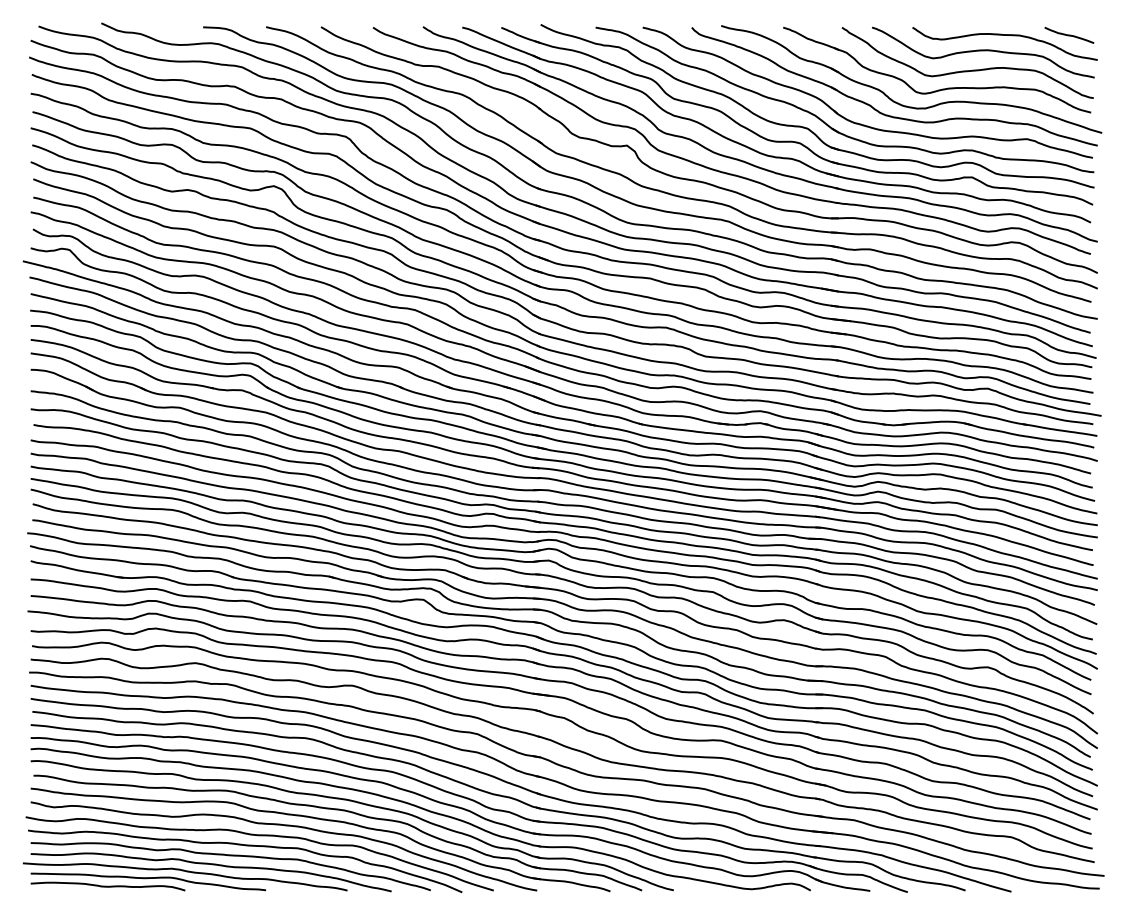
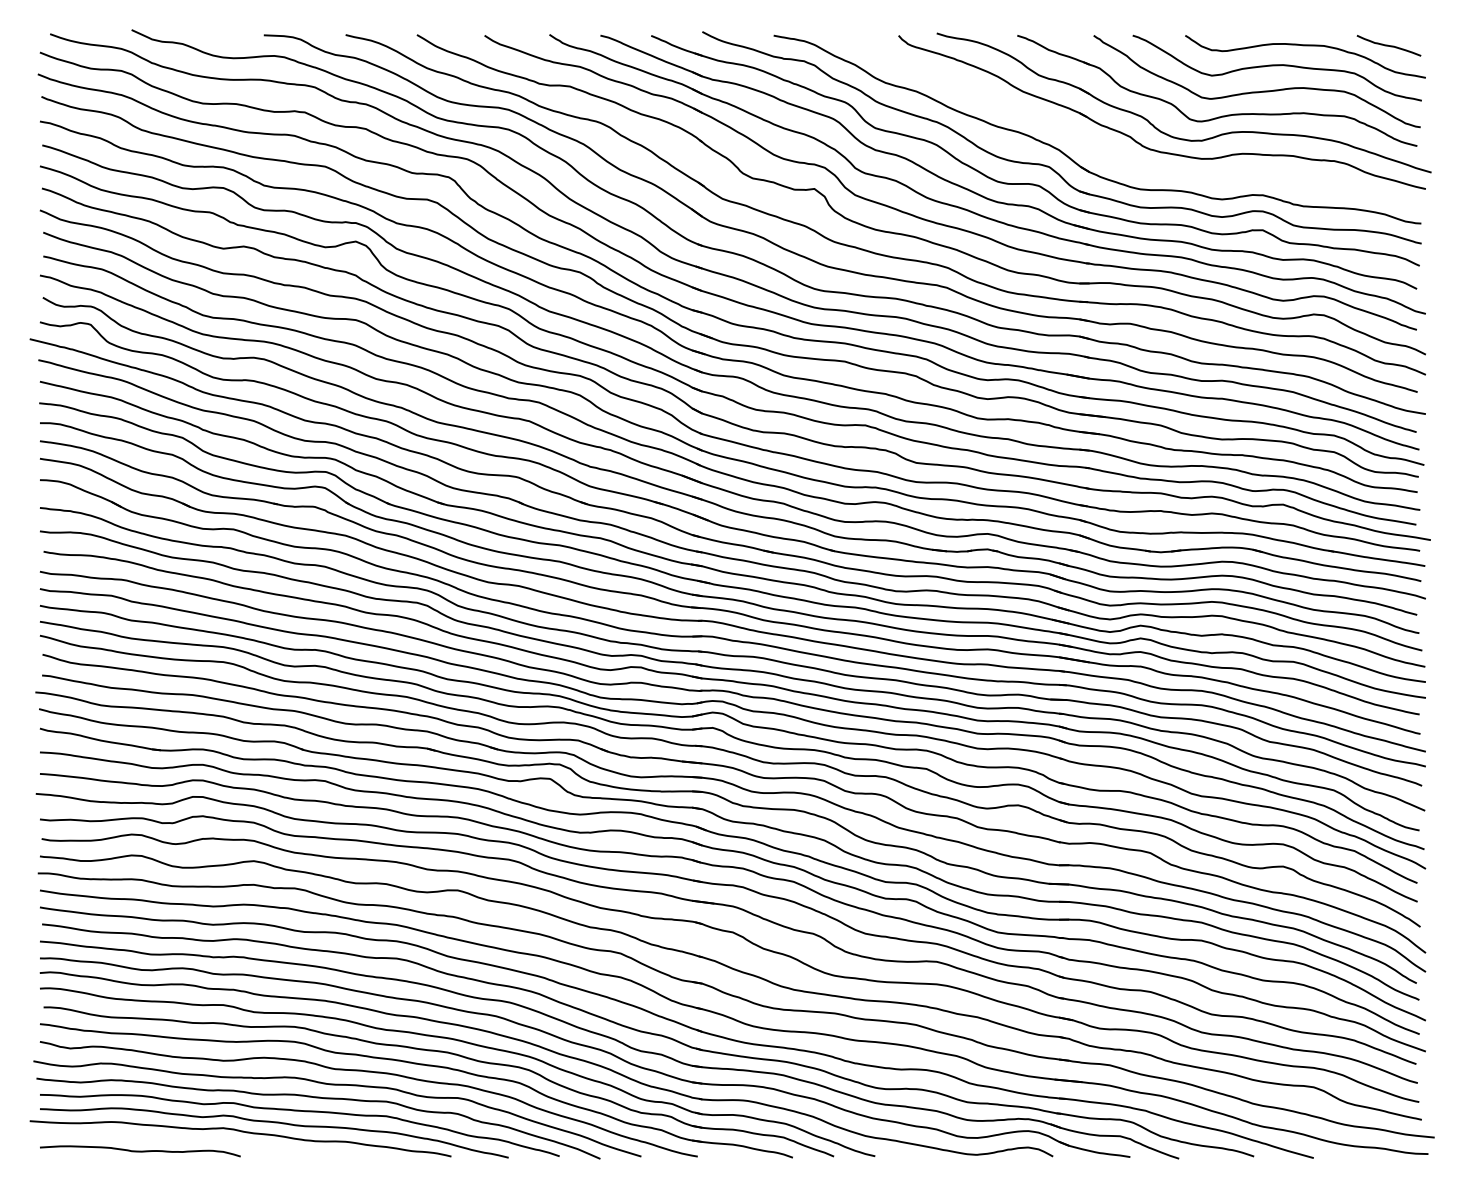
part: (858, 122) -> (1114, 159), removed
curve: (148, 878) -> (192, 1141), removed

